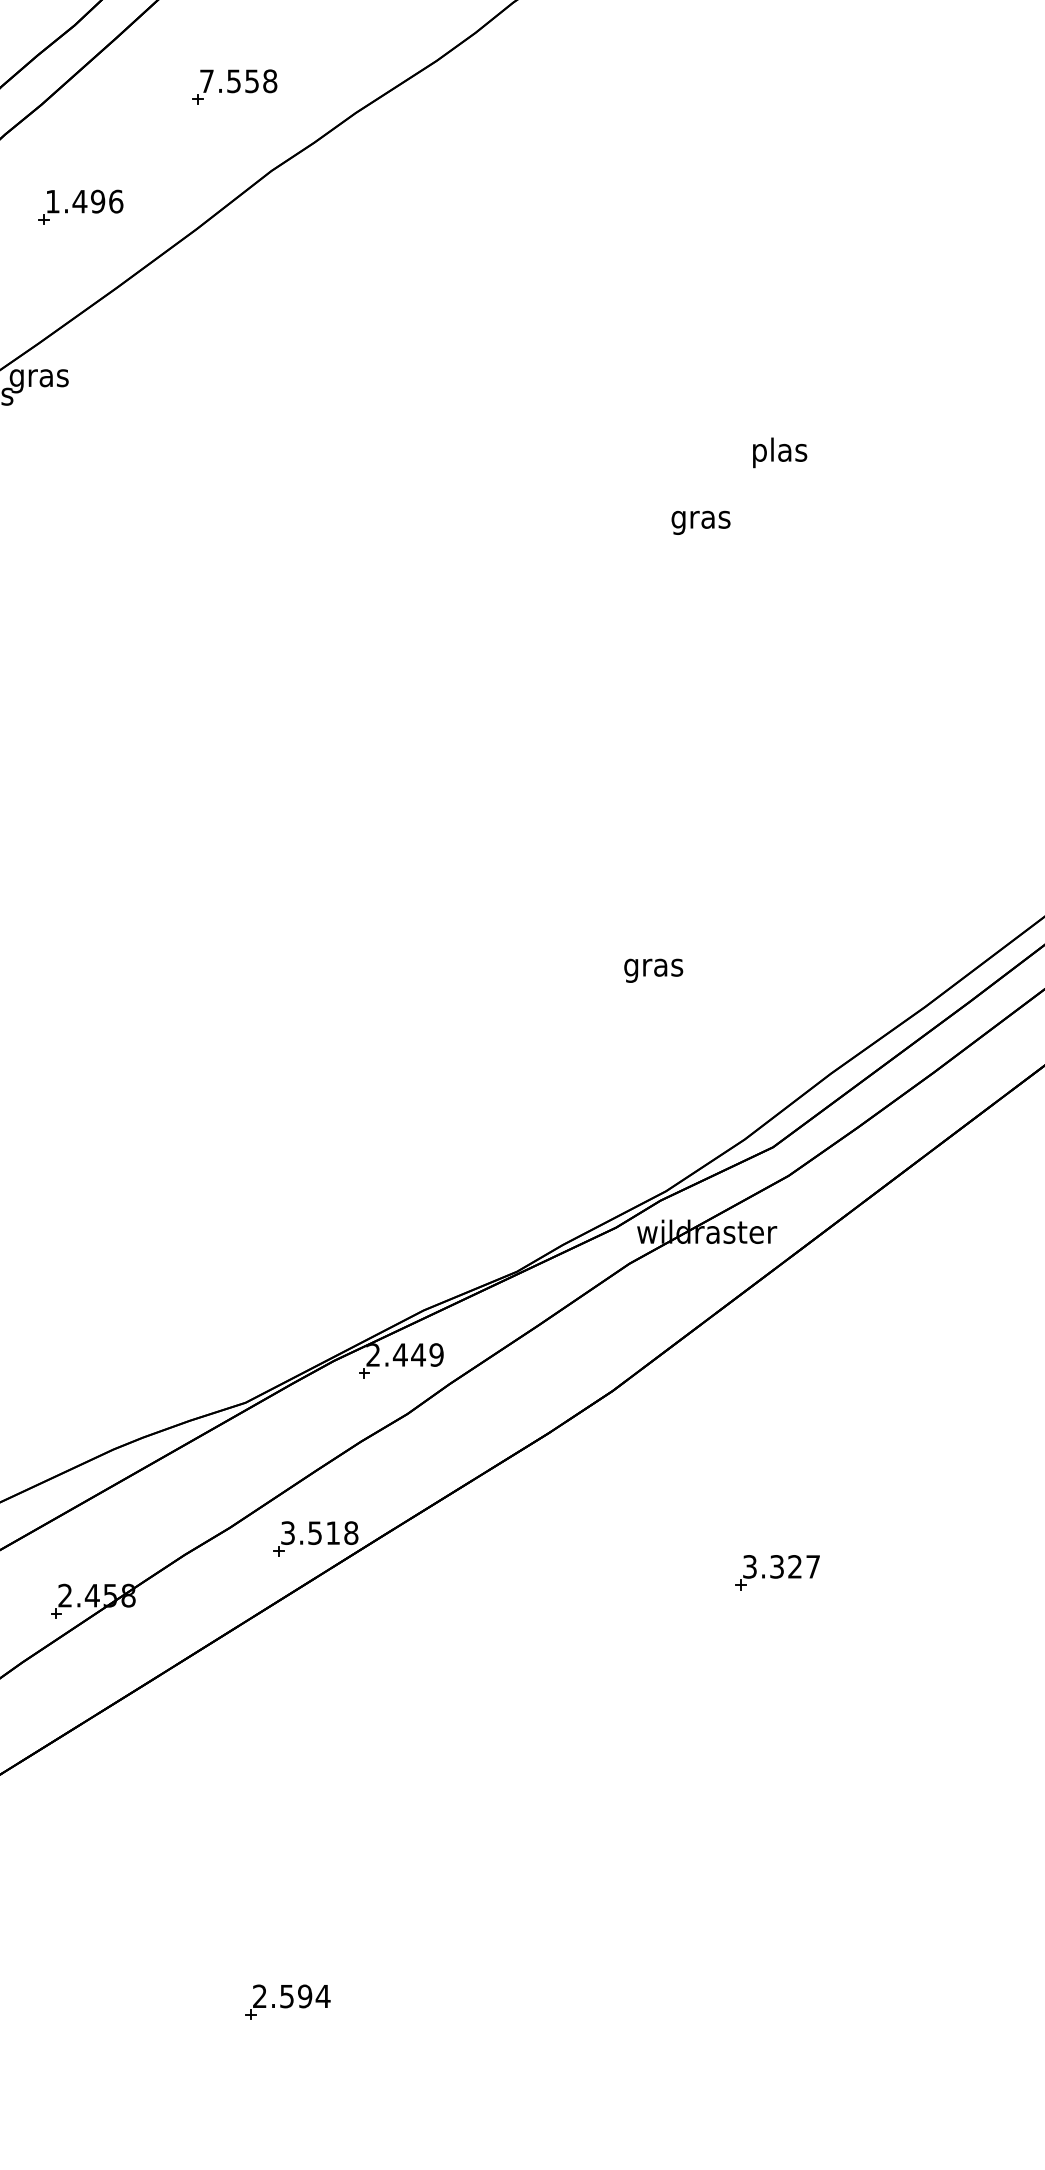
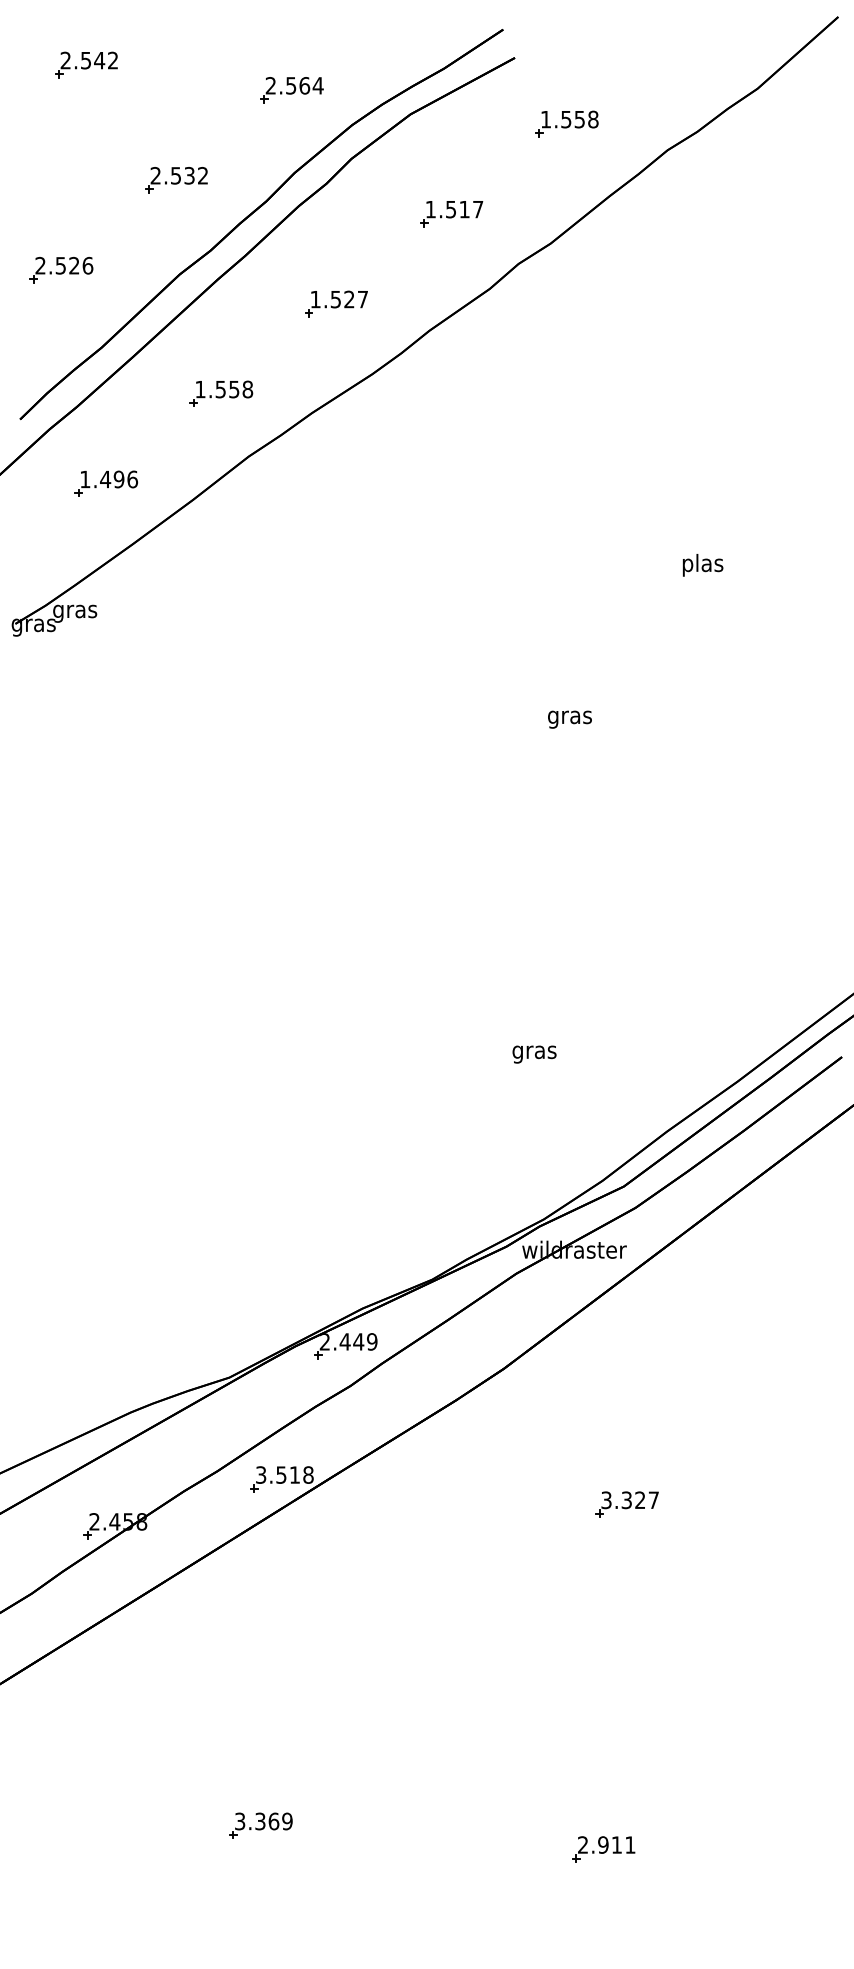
text: (206, 81) -> (200, 389), 7.558 -> 1.558
text: (780, 453) -> (703, 565), moved
text: (291, 1996) -> (263, 1821), 2.594 -> 3.369
part: (745, 2033) -> (603, 1849), added

